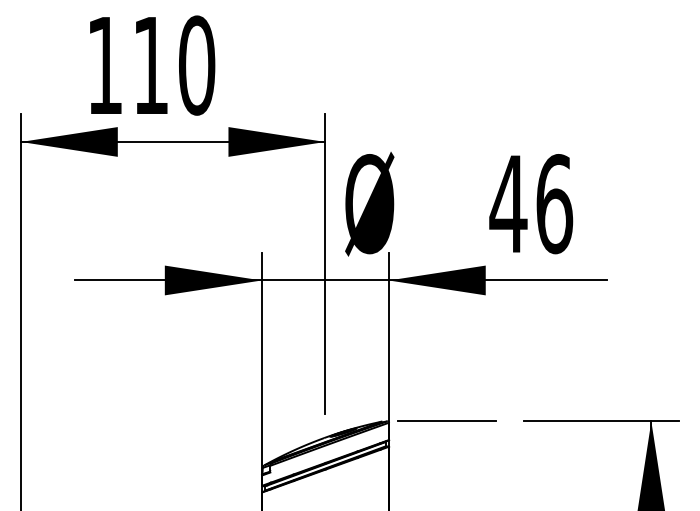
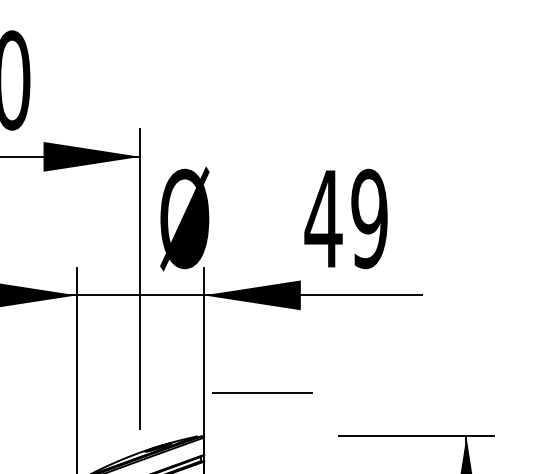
text: (554, 204) -> (369, 219), 46 -> 49
line: (446, 420) -> (261, 392), moved

